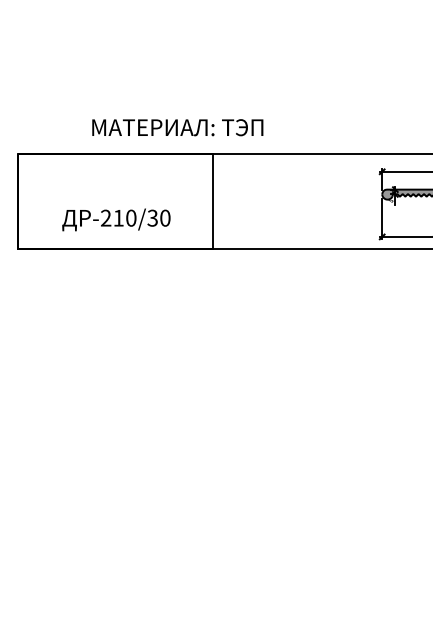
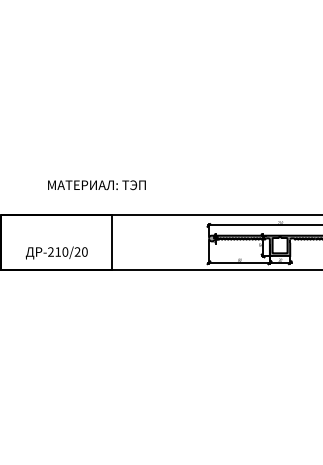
text: (176, 128) -> (96, 185), moved
text: (152, 219) -> (77, 252), -210/30 -> -210/20

